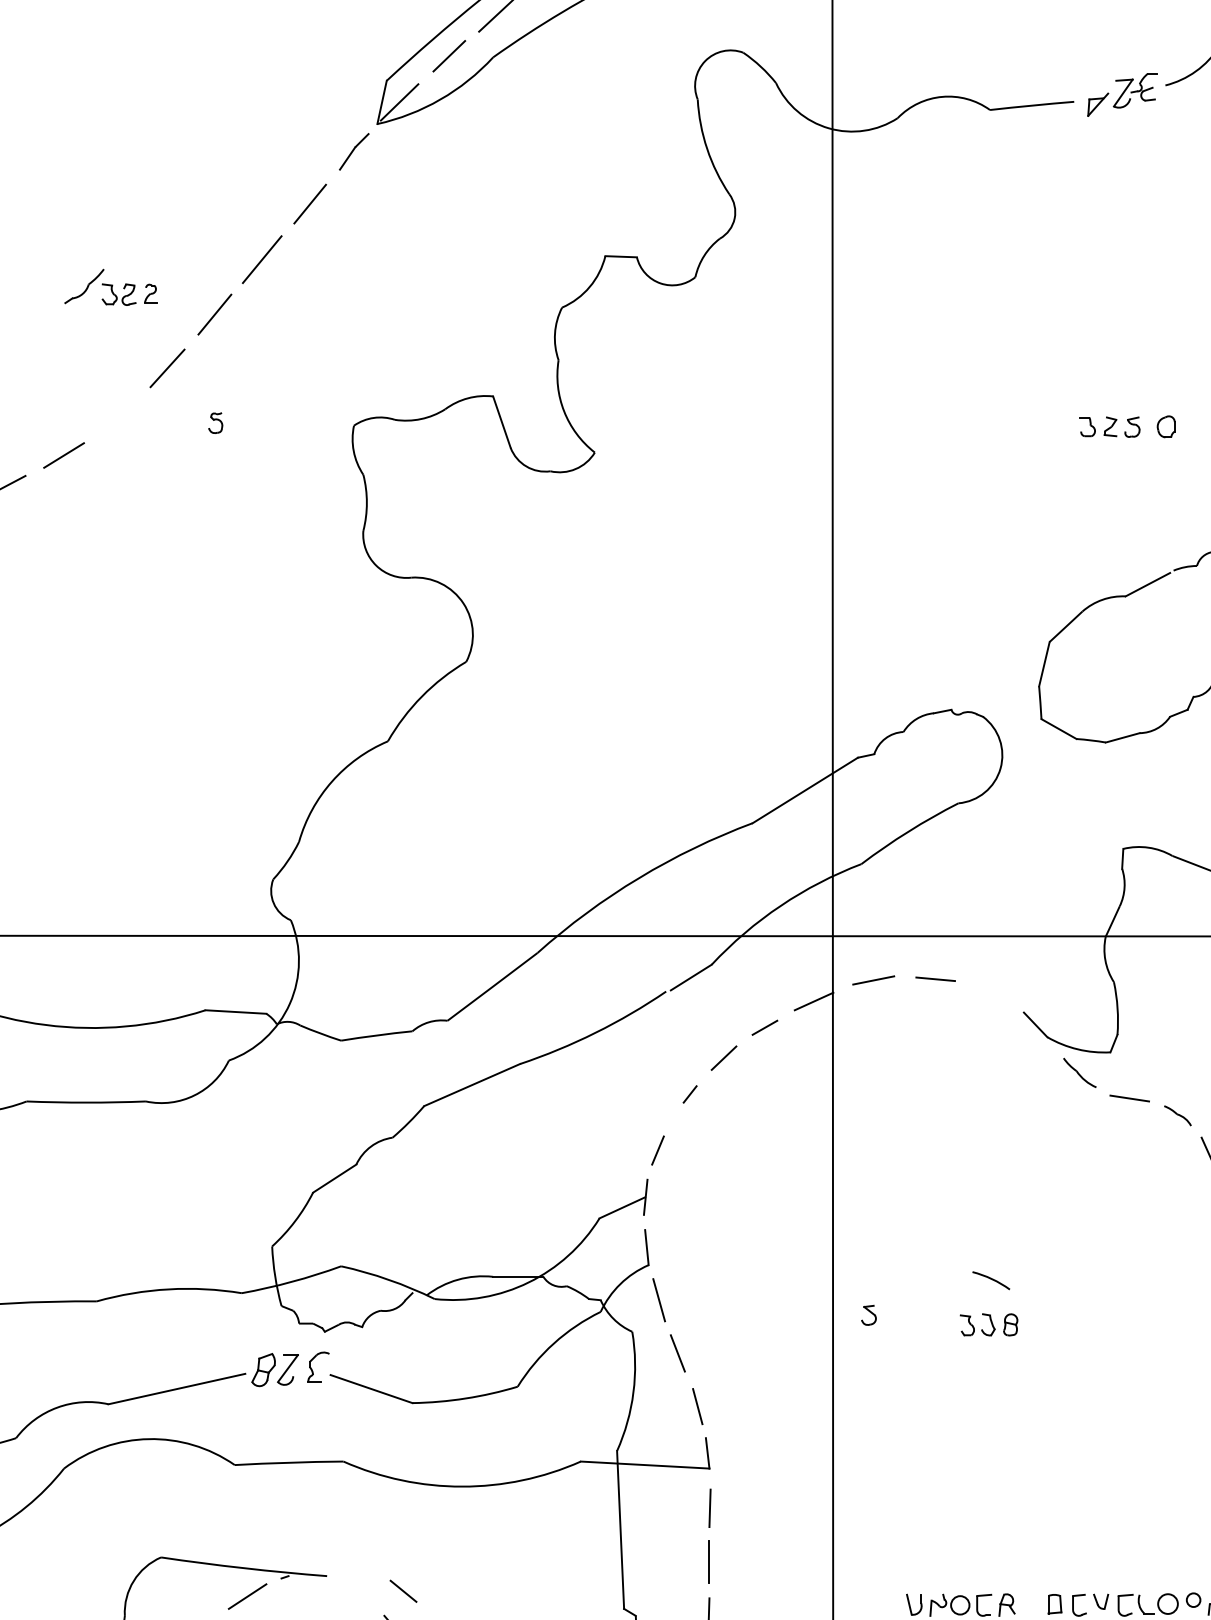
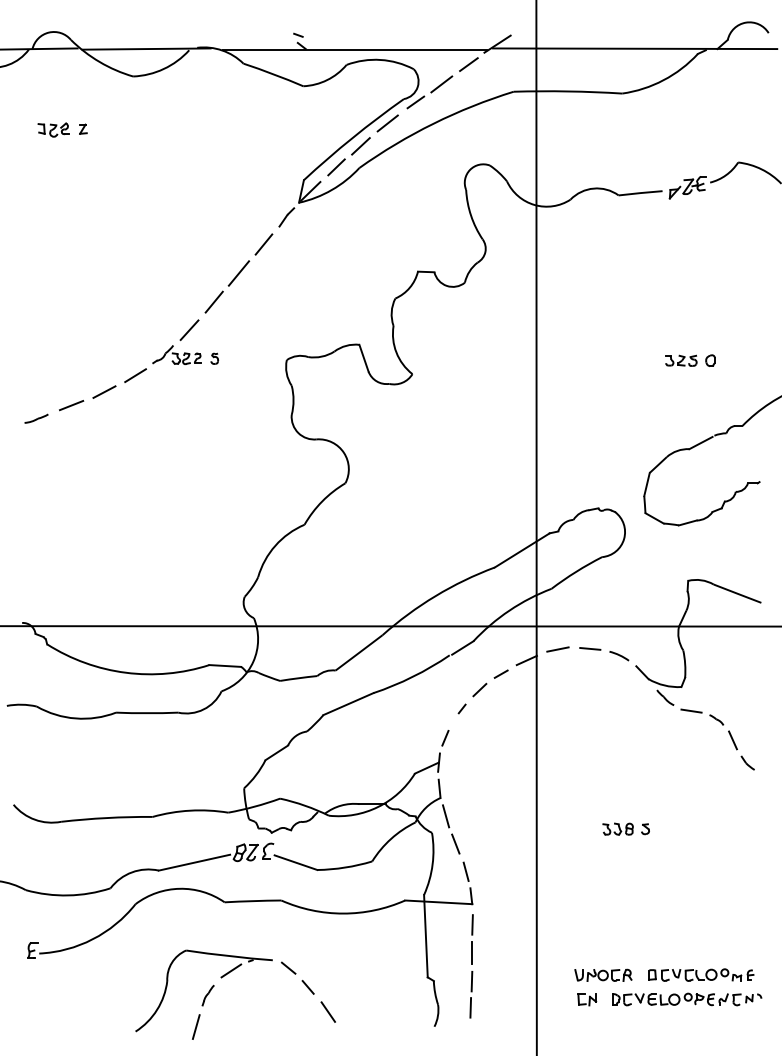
part: (109, 286) -> (176, 354), moved
line: (991, 1281) -> (619, 656), moved
part: (868, 1315) -> (645, 829), moved
line: (403, 1589) -> (288, 967), moved

